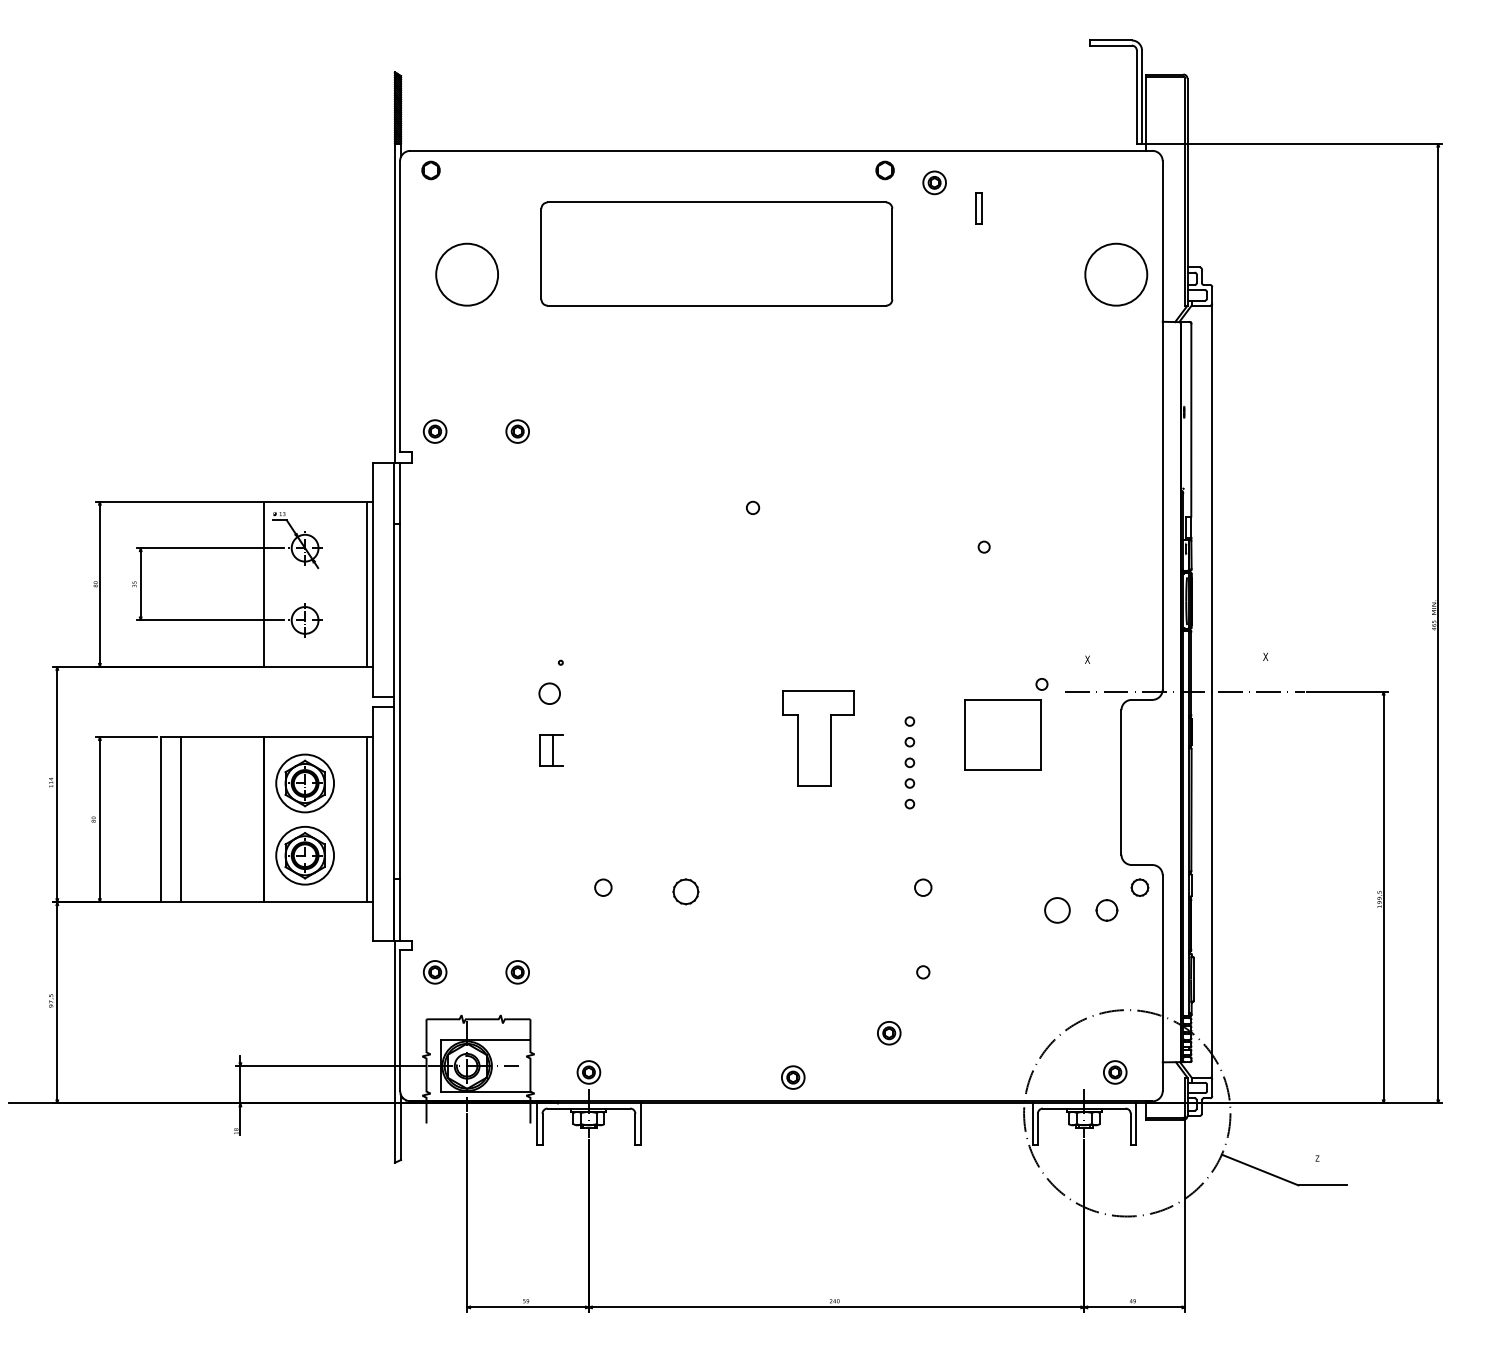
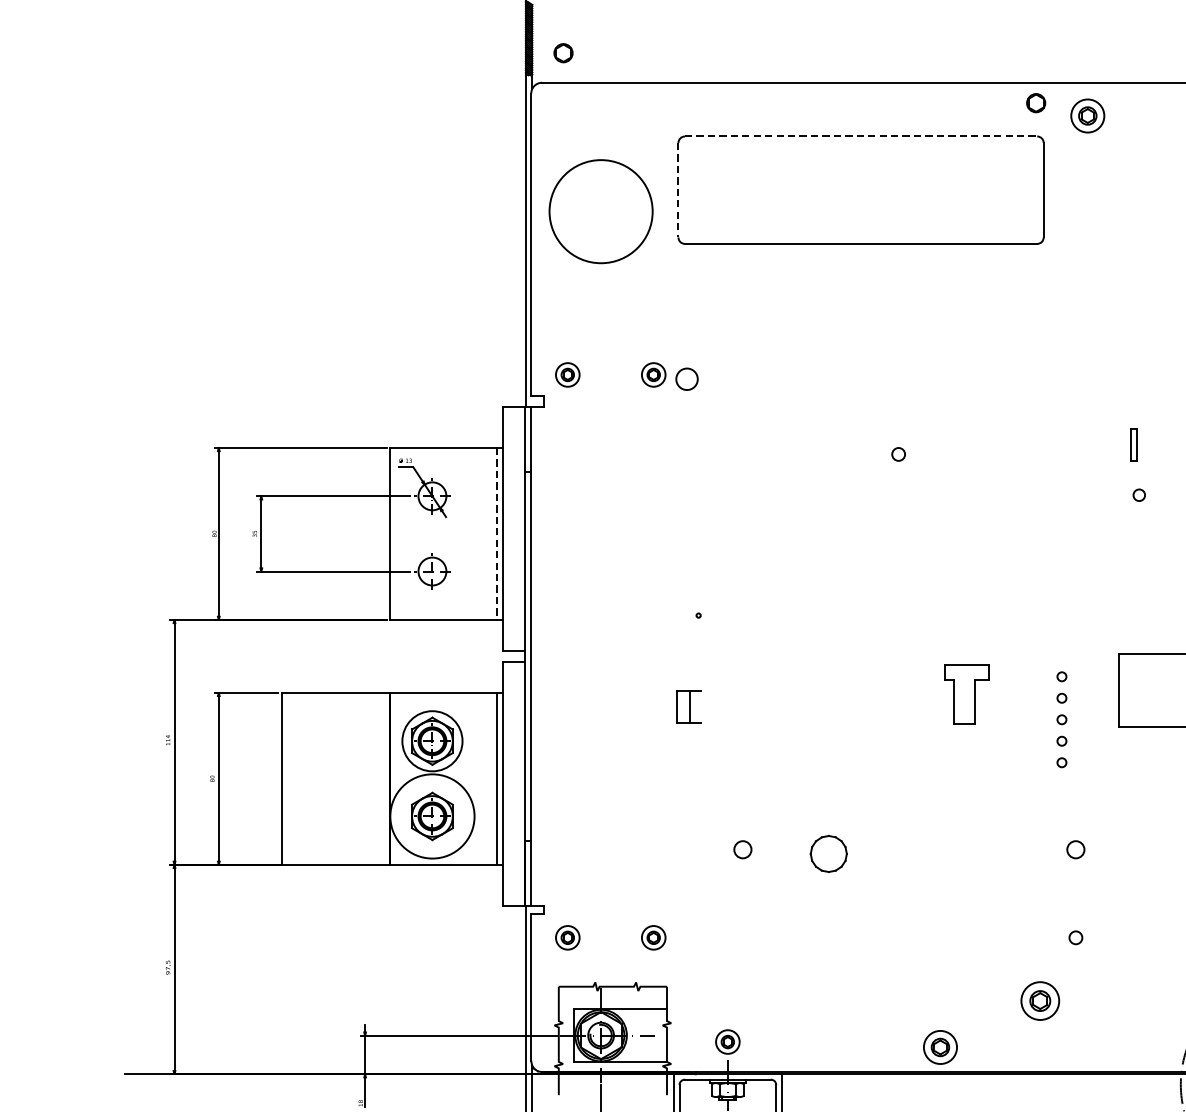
part: (430, 170) -> (562, 53), moved
part: (934, 182) -> (1087, 115), size x1.4
line: (717, 202) -> (861, 136), solid -> dashed
part: (978, 208) -> (1133, 444), moved
line: (541, 254) -> (678, 190), solid -> dashed
circle: (467, 274) -> (601, 211), size x1.6
line: (367, 584) -> (497, 534), solid -> dashed
circle: (549, 693) -> (686, 379), moved
part: (818, 738) -> (966, 694), size x0.6
line: (181, 819) -> (303, 778), removed
circle: (305, 855) -> (432, 816), size x1.4
part: (685, 891) -> (828, 853), size x1.4
part: (889, 1033) -> (1040, 1001), size x1.6
part: (793, 1077) -> (940, 1047), size x1.4

